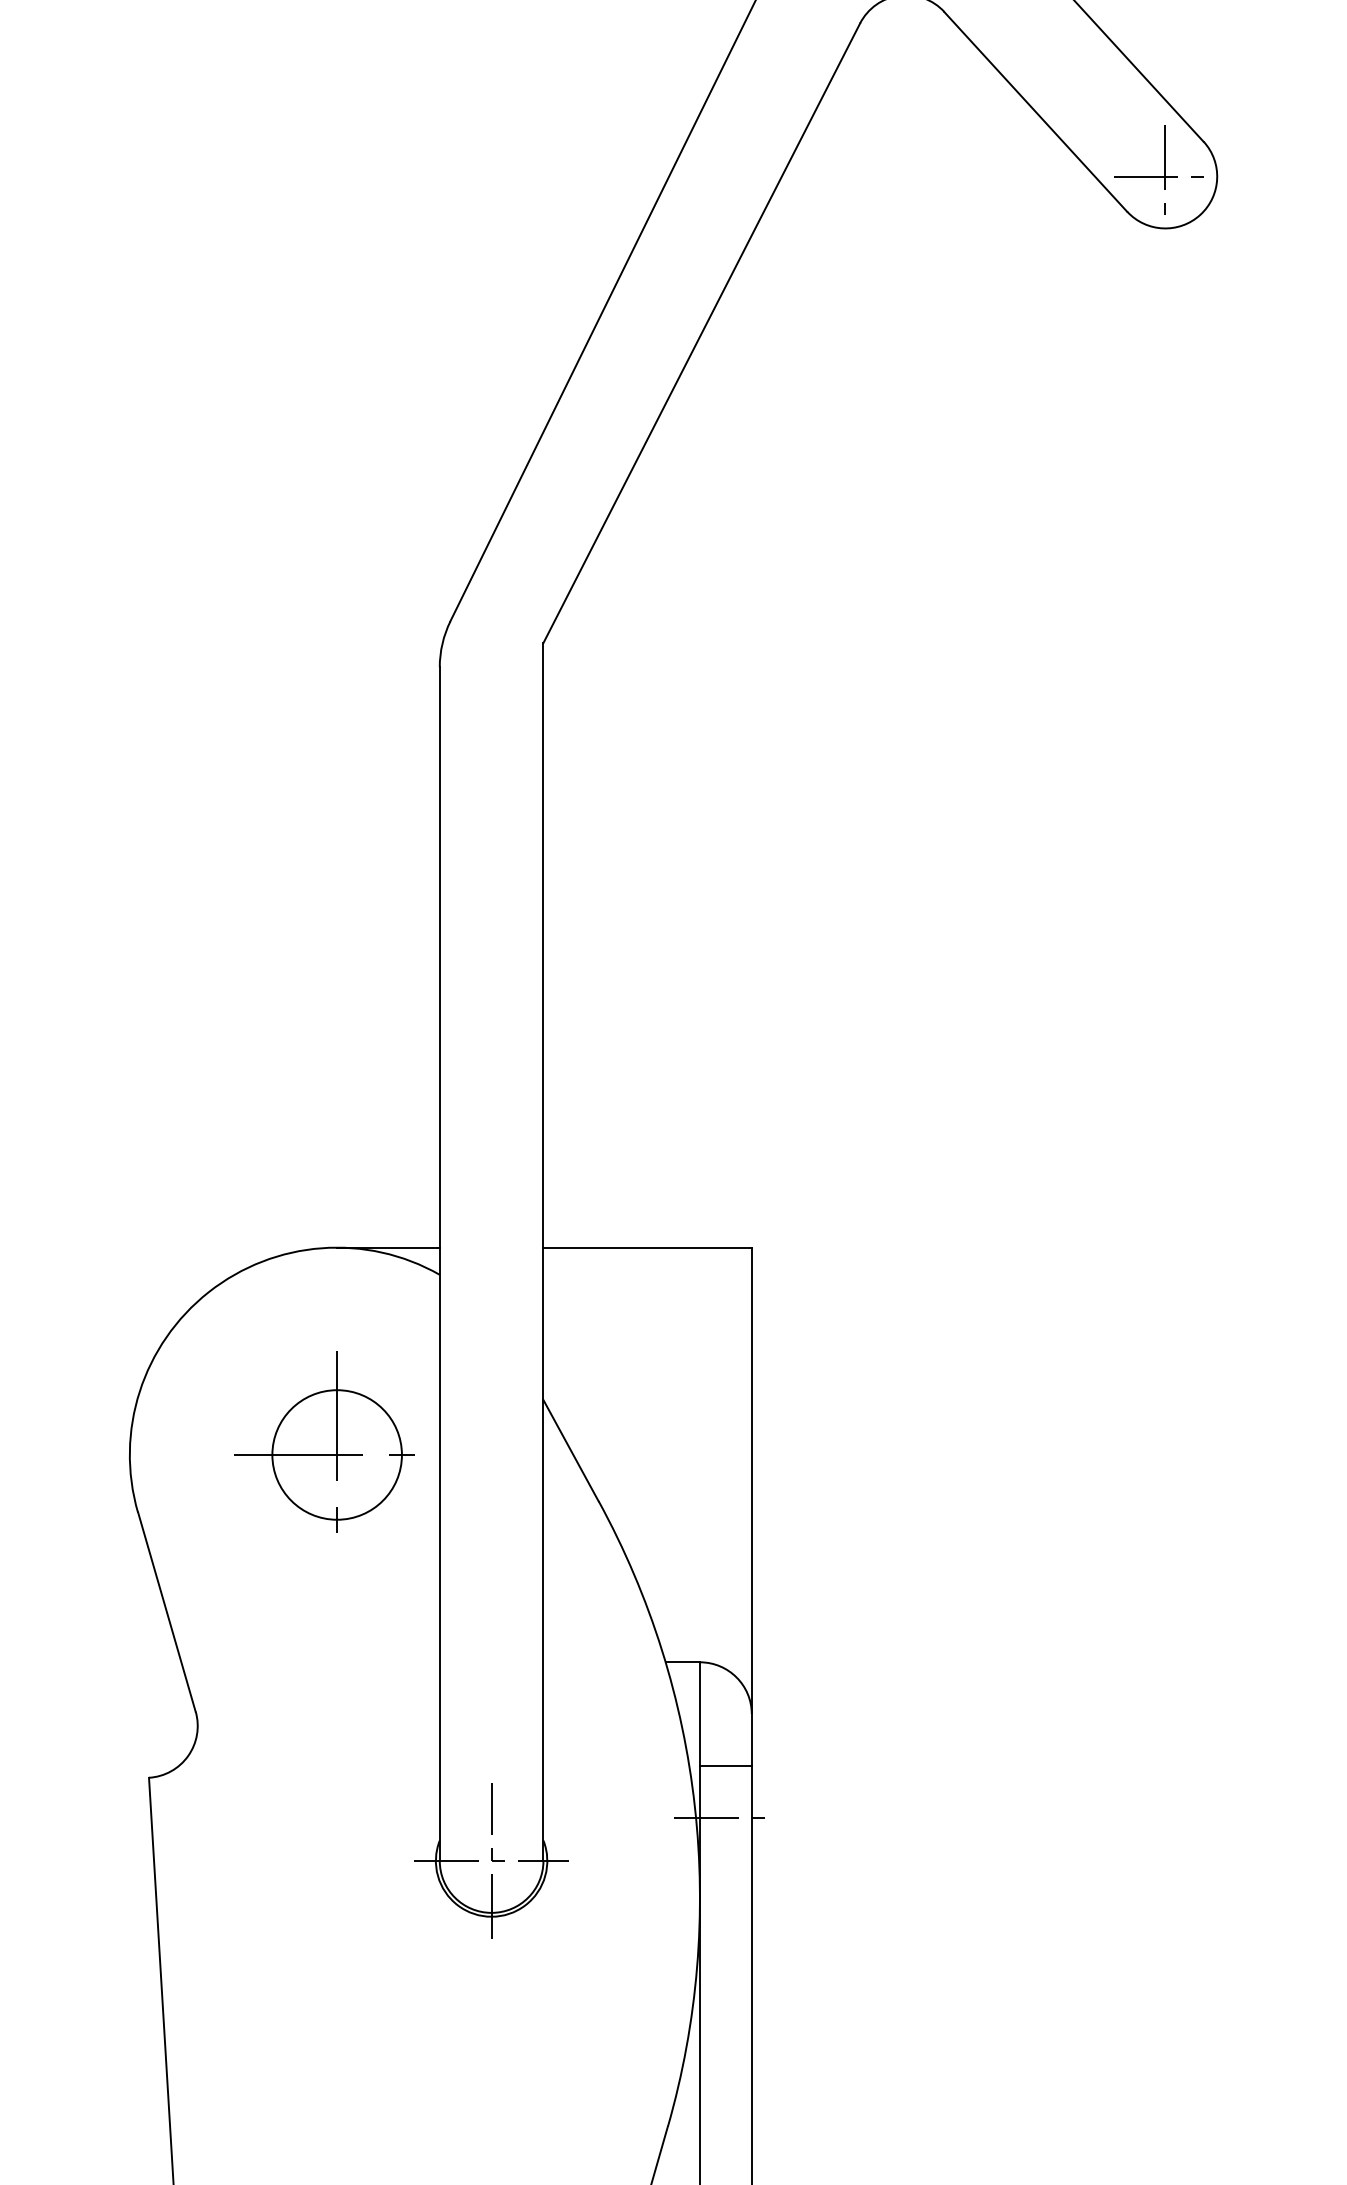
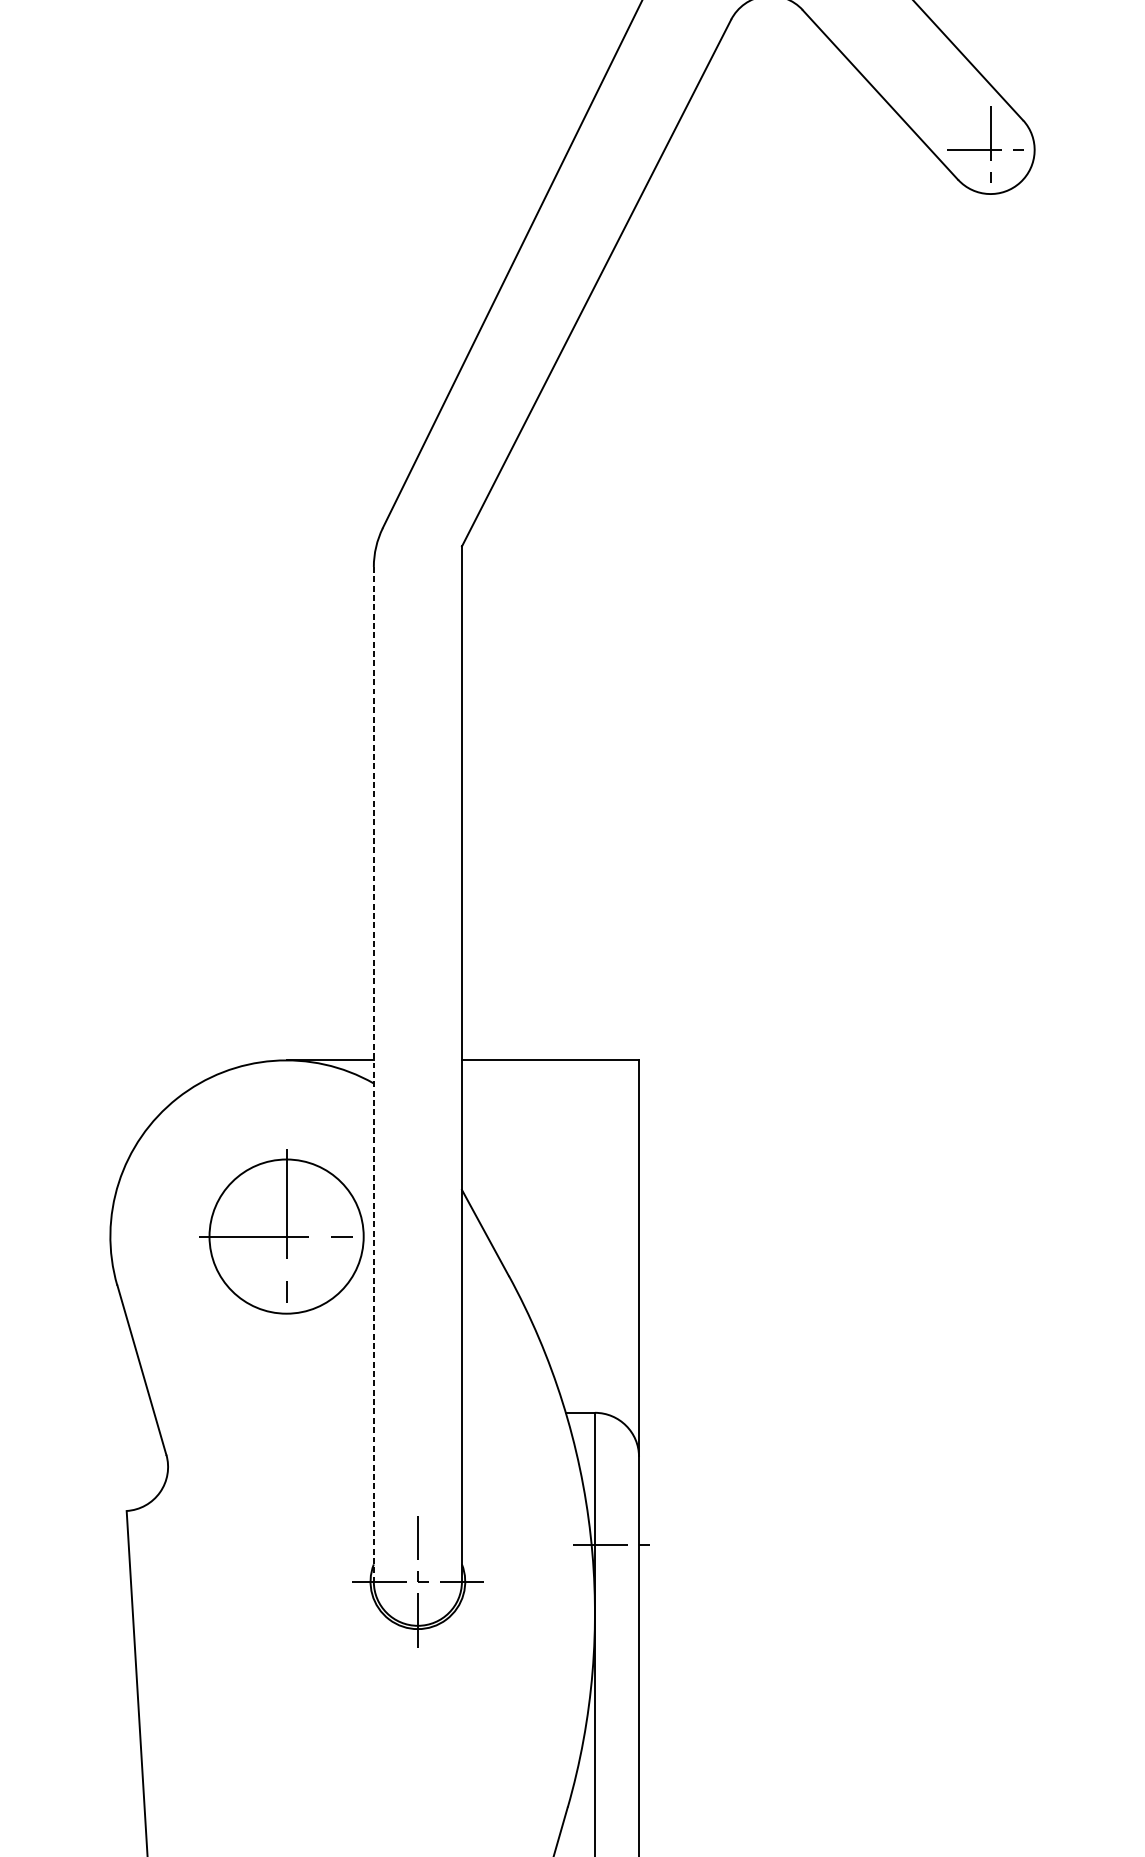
line: (439, 1264) -> (373, 1074), solid -> dashed
circle: (336, 1454) -> (286, 1236), size x1.4
line: (725, 1765) -> (616, 1500), removed

